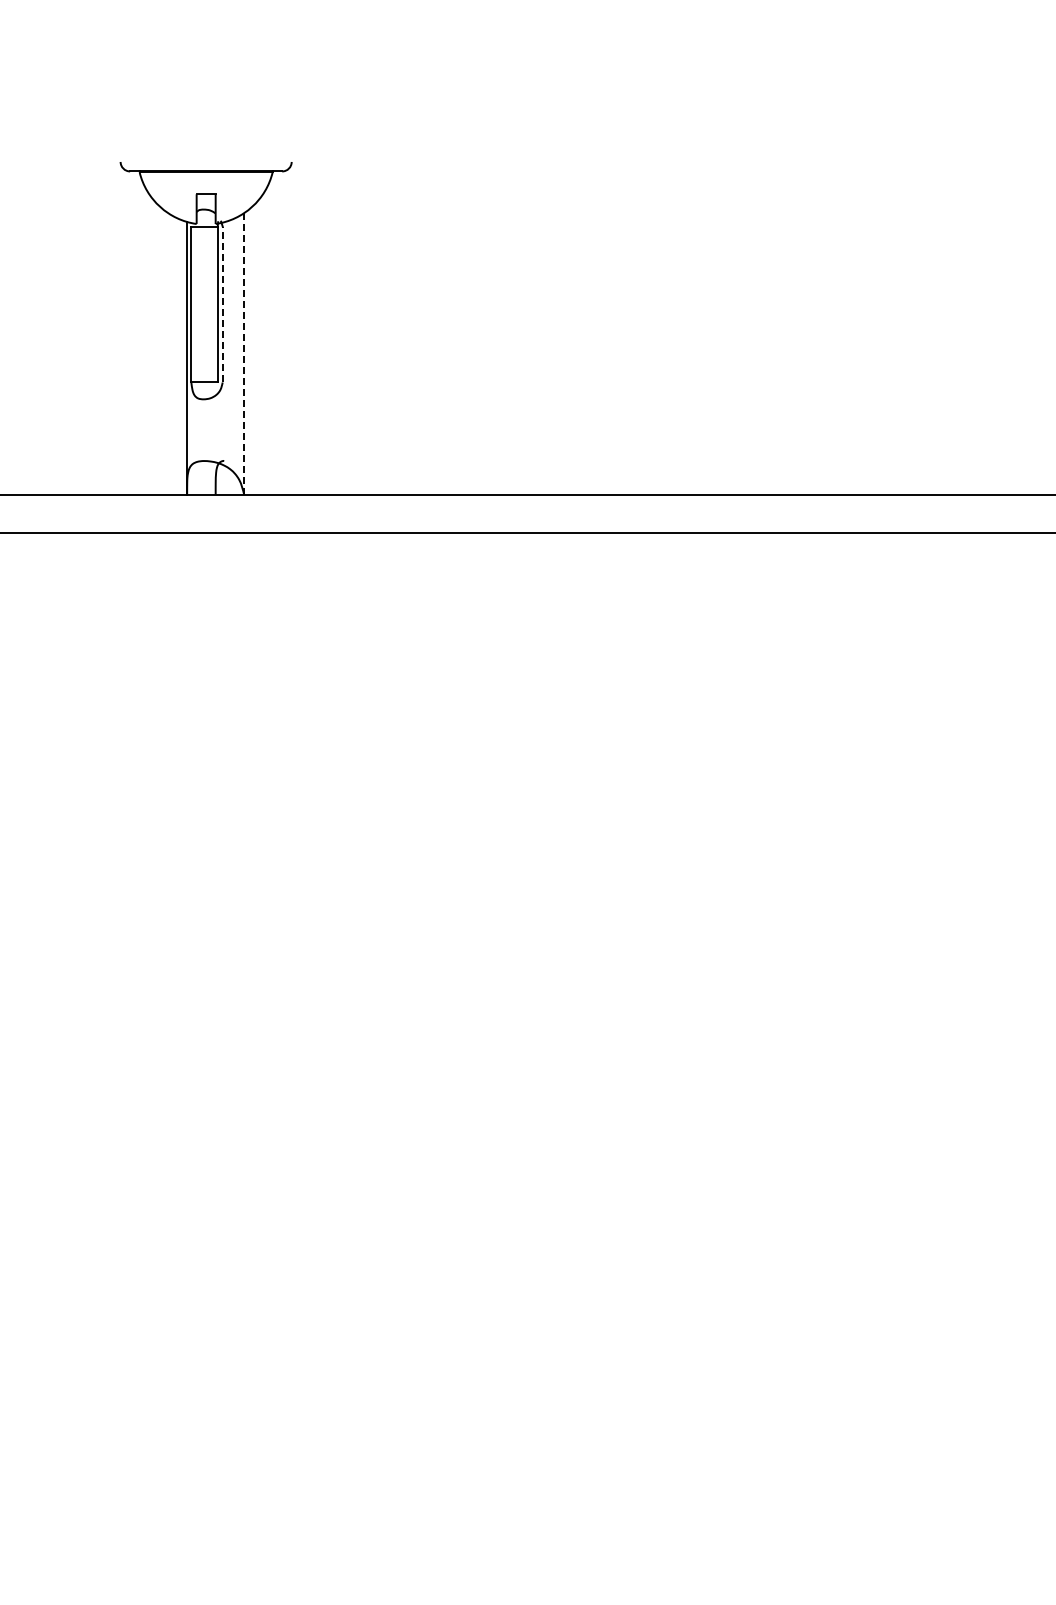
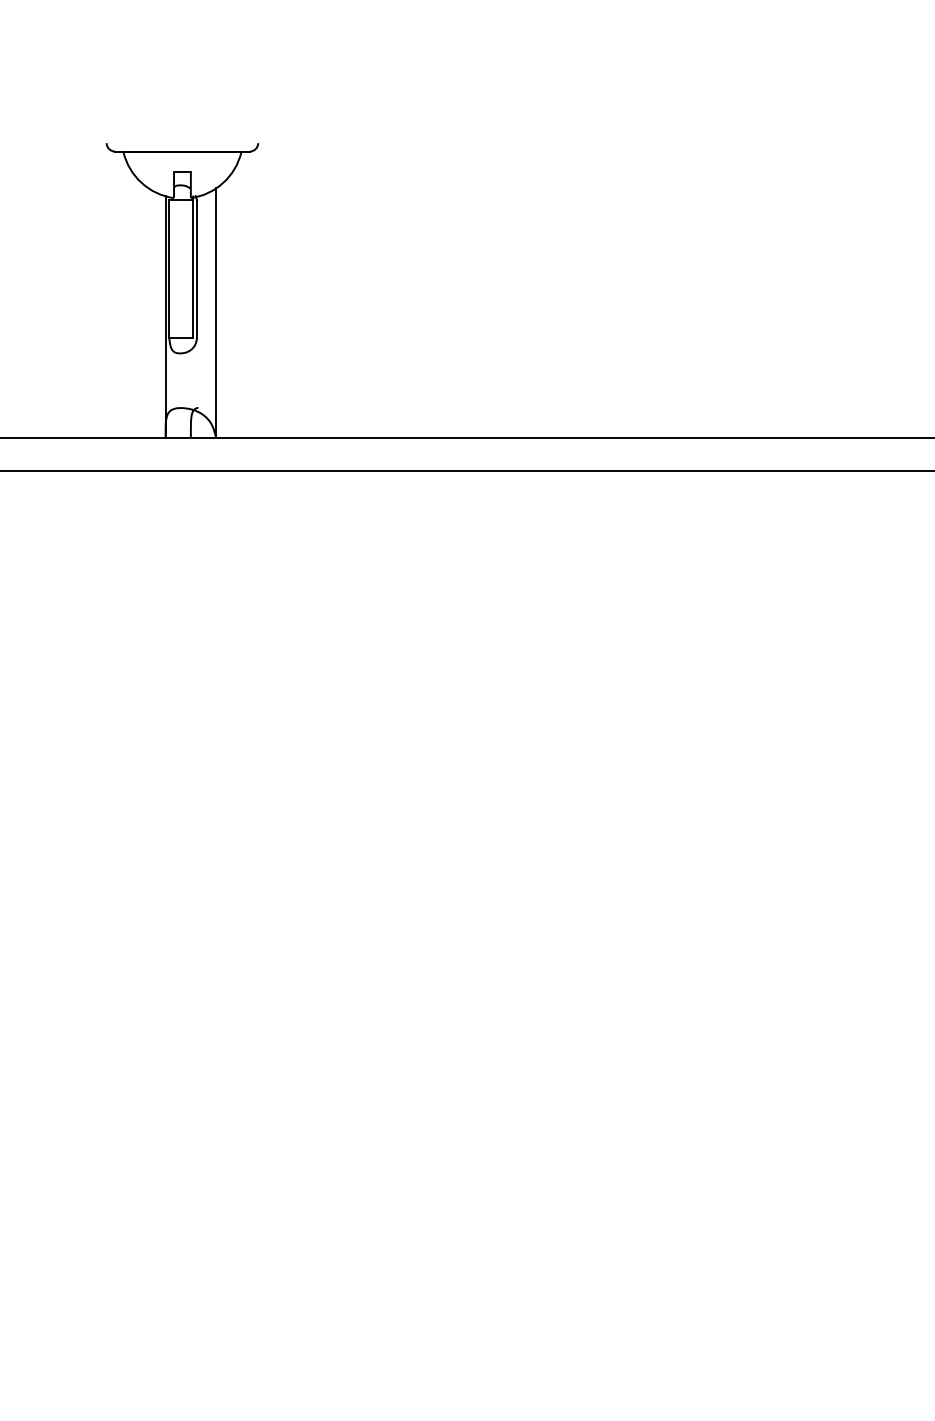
line: (222, 304) -> (196, 269), dashed -> solid
line: (244, 353) -> (216, 312), dashed -> solid

